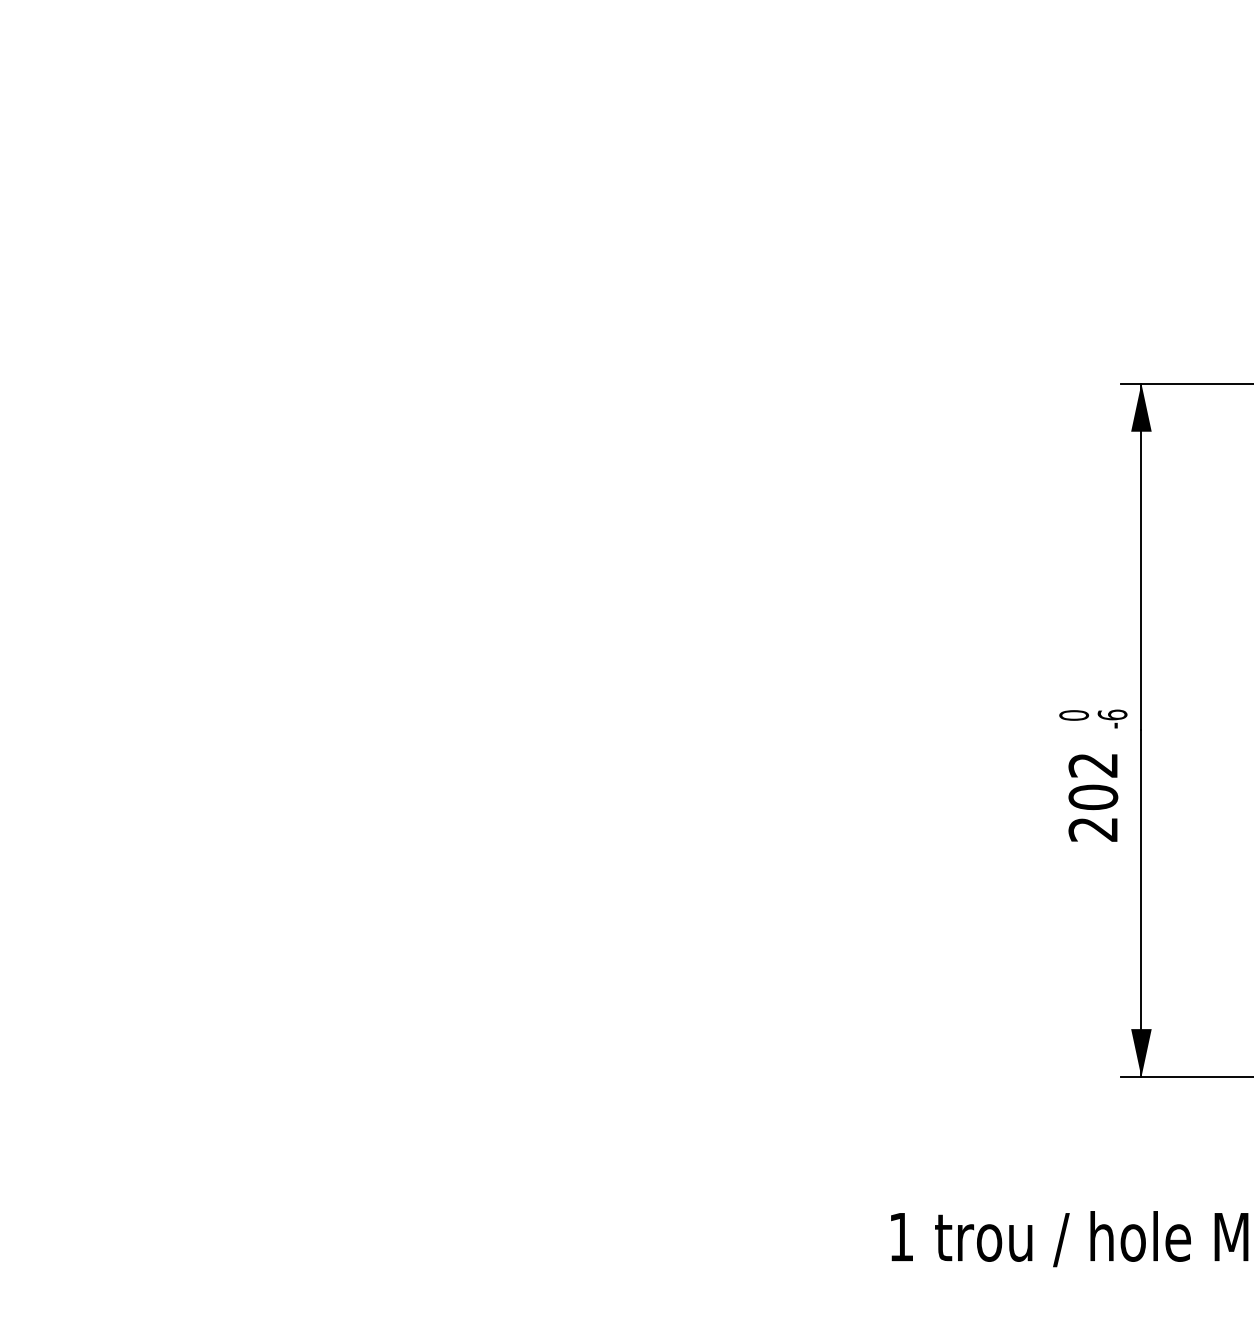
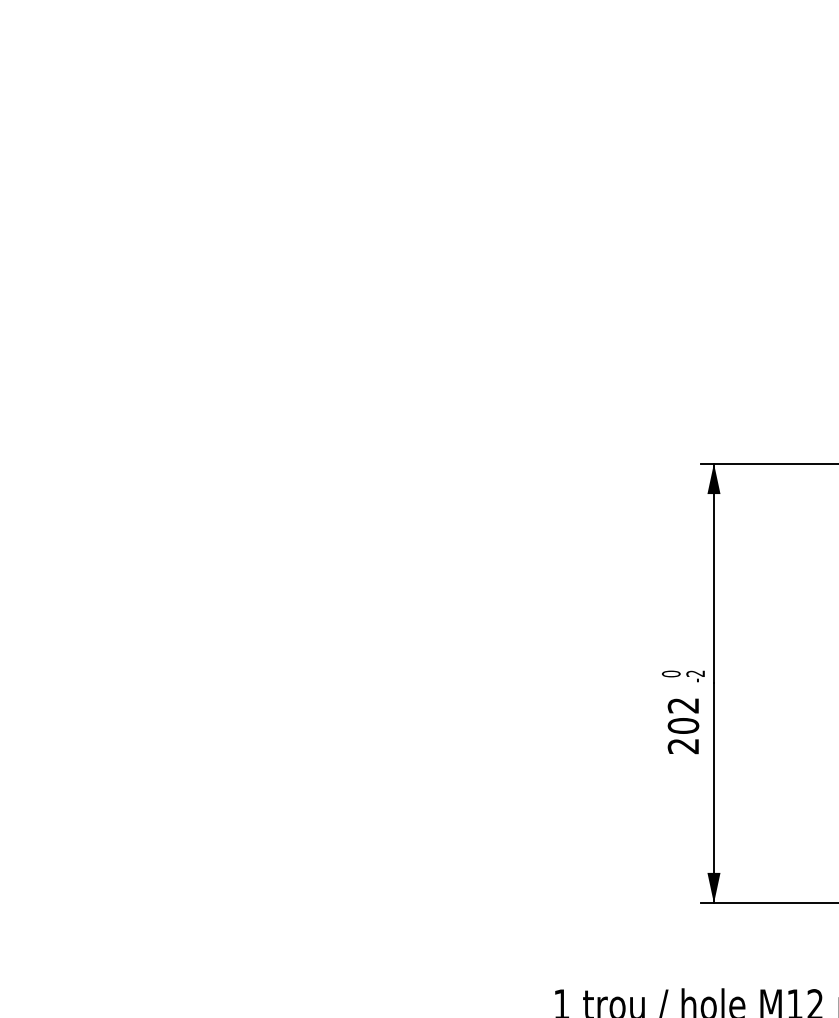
text: (1112, 714) -> (695, 673), -6 -> -2

